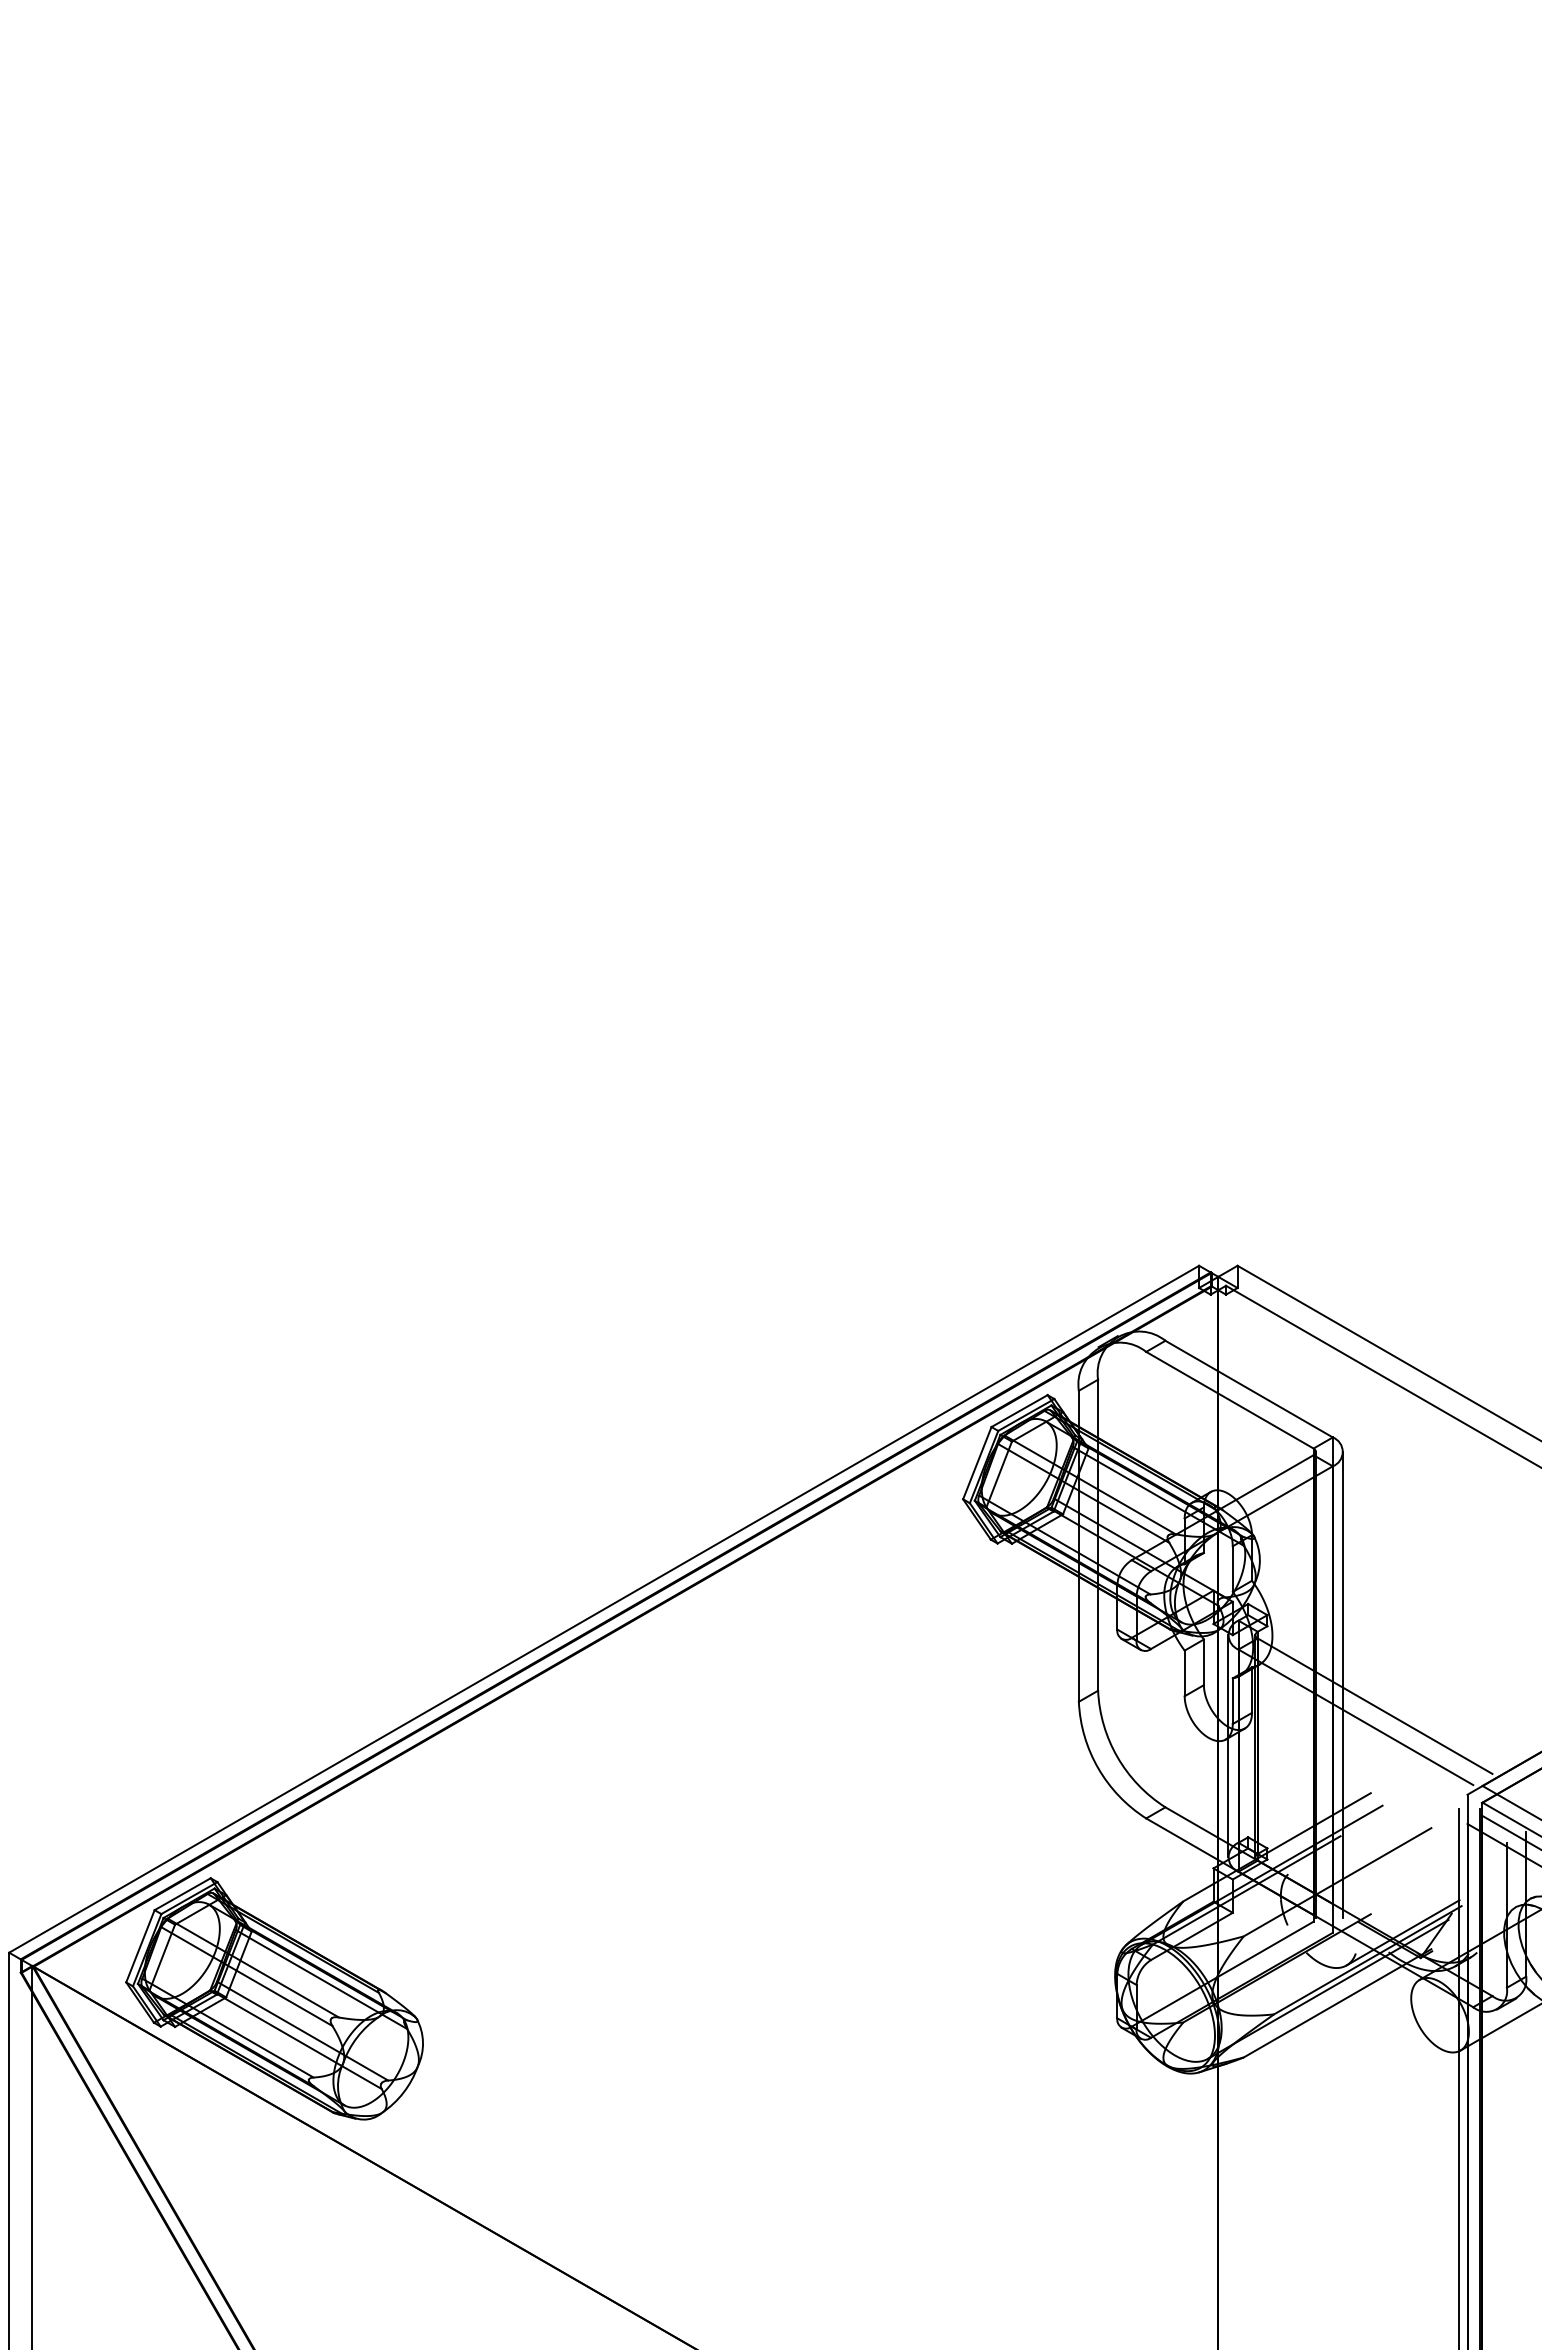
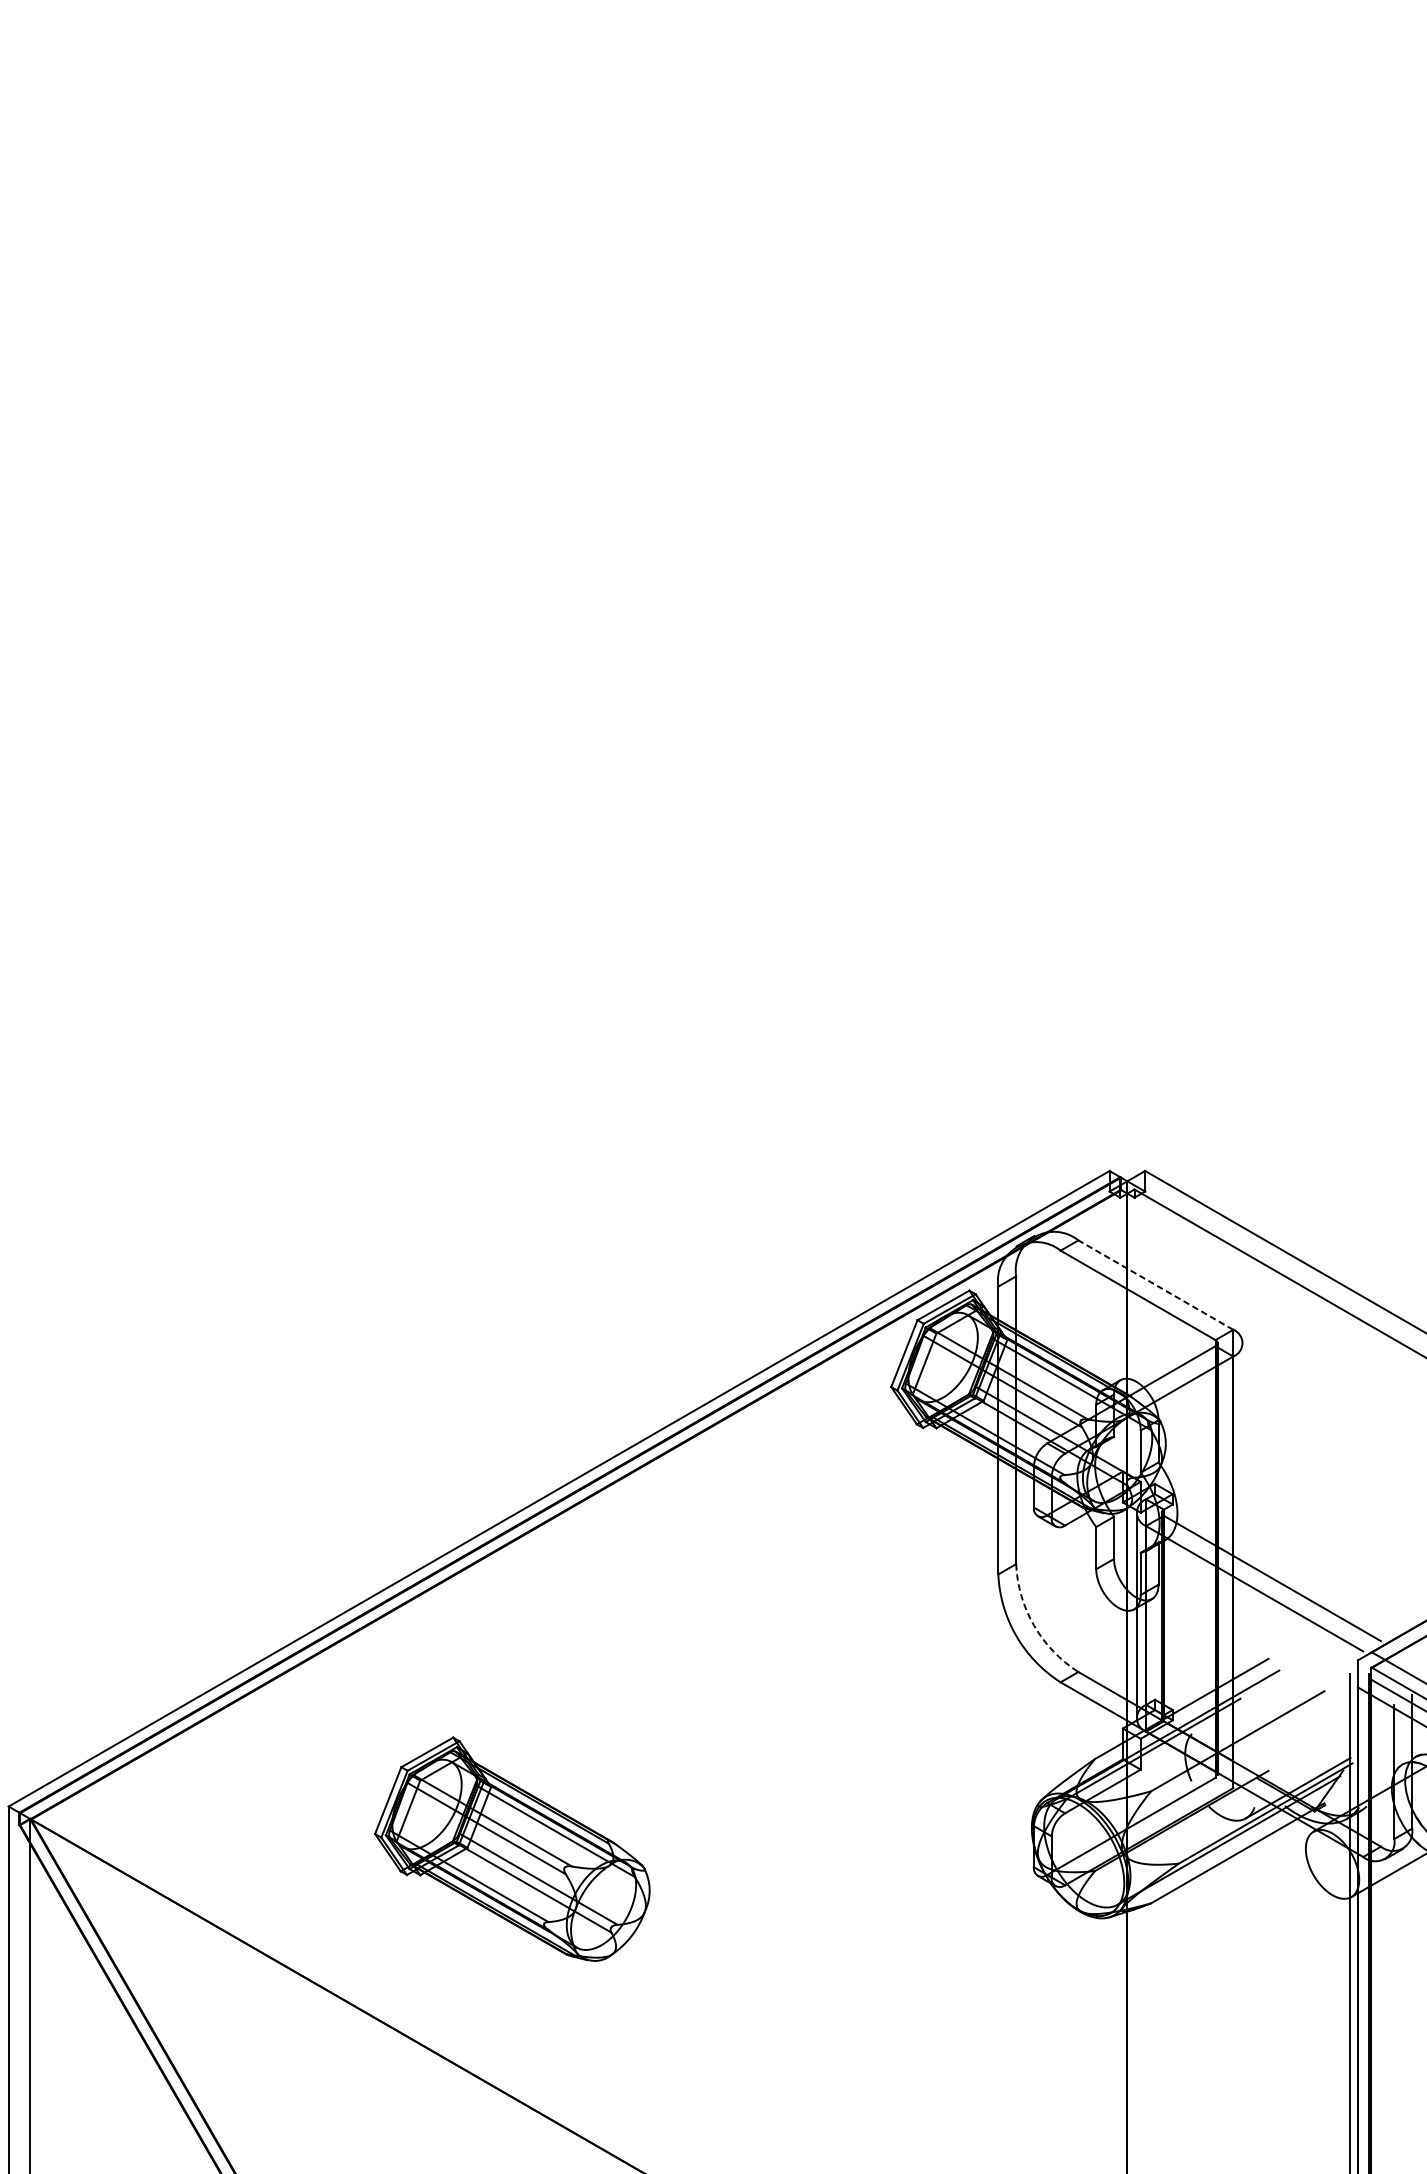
line: (1249, 1389) -> (1156, 1285), solid -> dashed
line: (1343, 1684) -> (1243, 1558), removed
arc: (1117, 1757) -> (1034, 1625), solid -> dashed
part: (274, 1998) -> (512, 1848), moved

